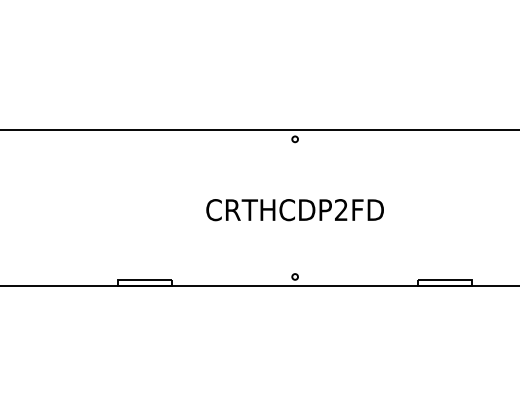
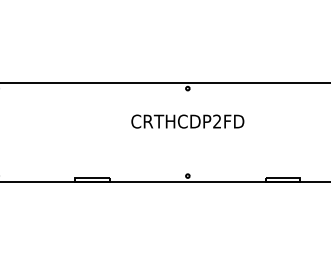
text: (294, 209) -> (187, 121), moved

